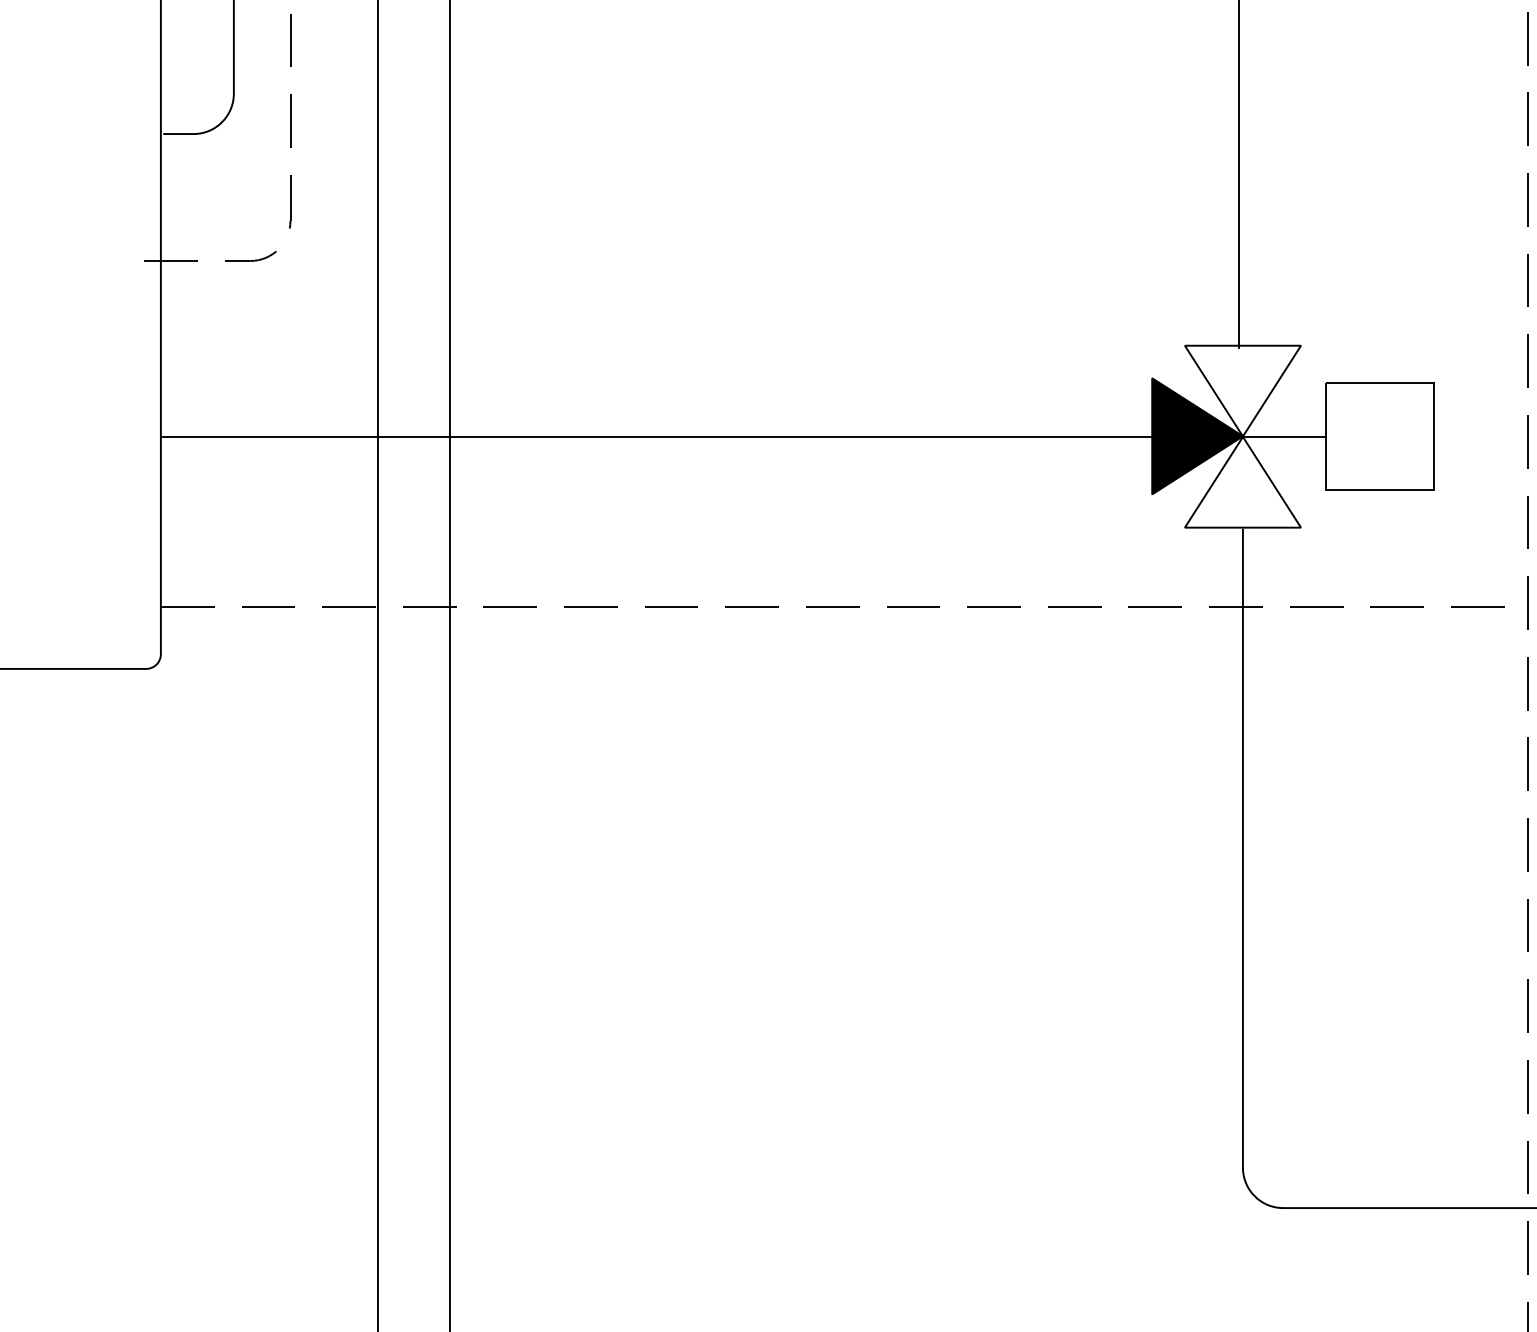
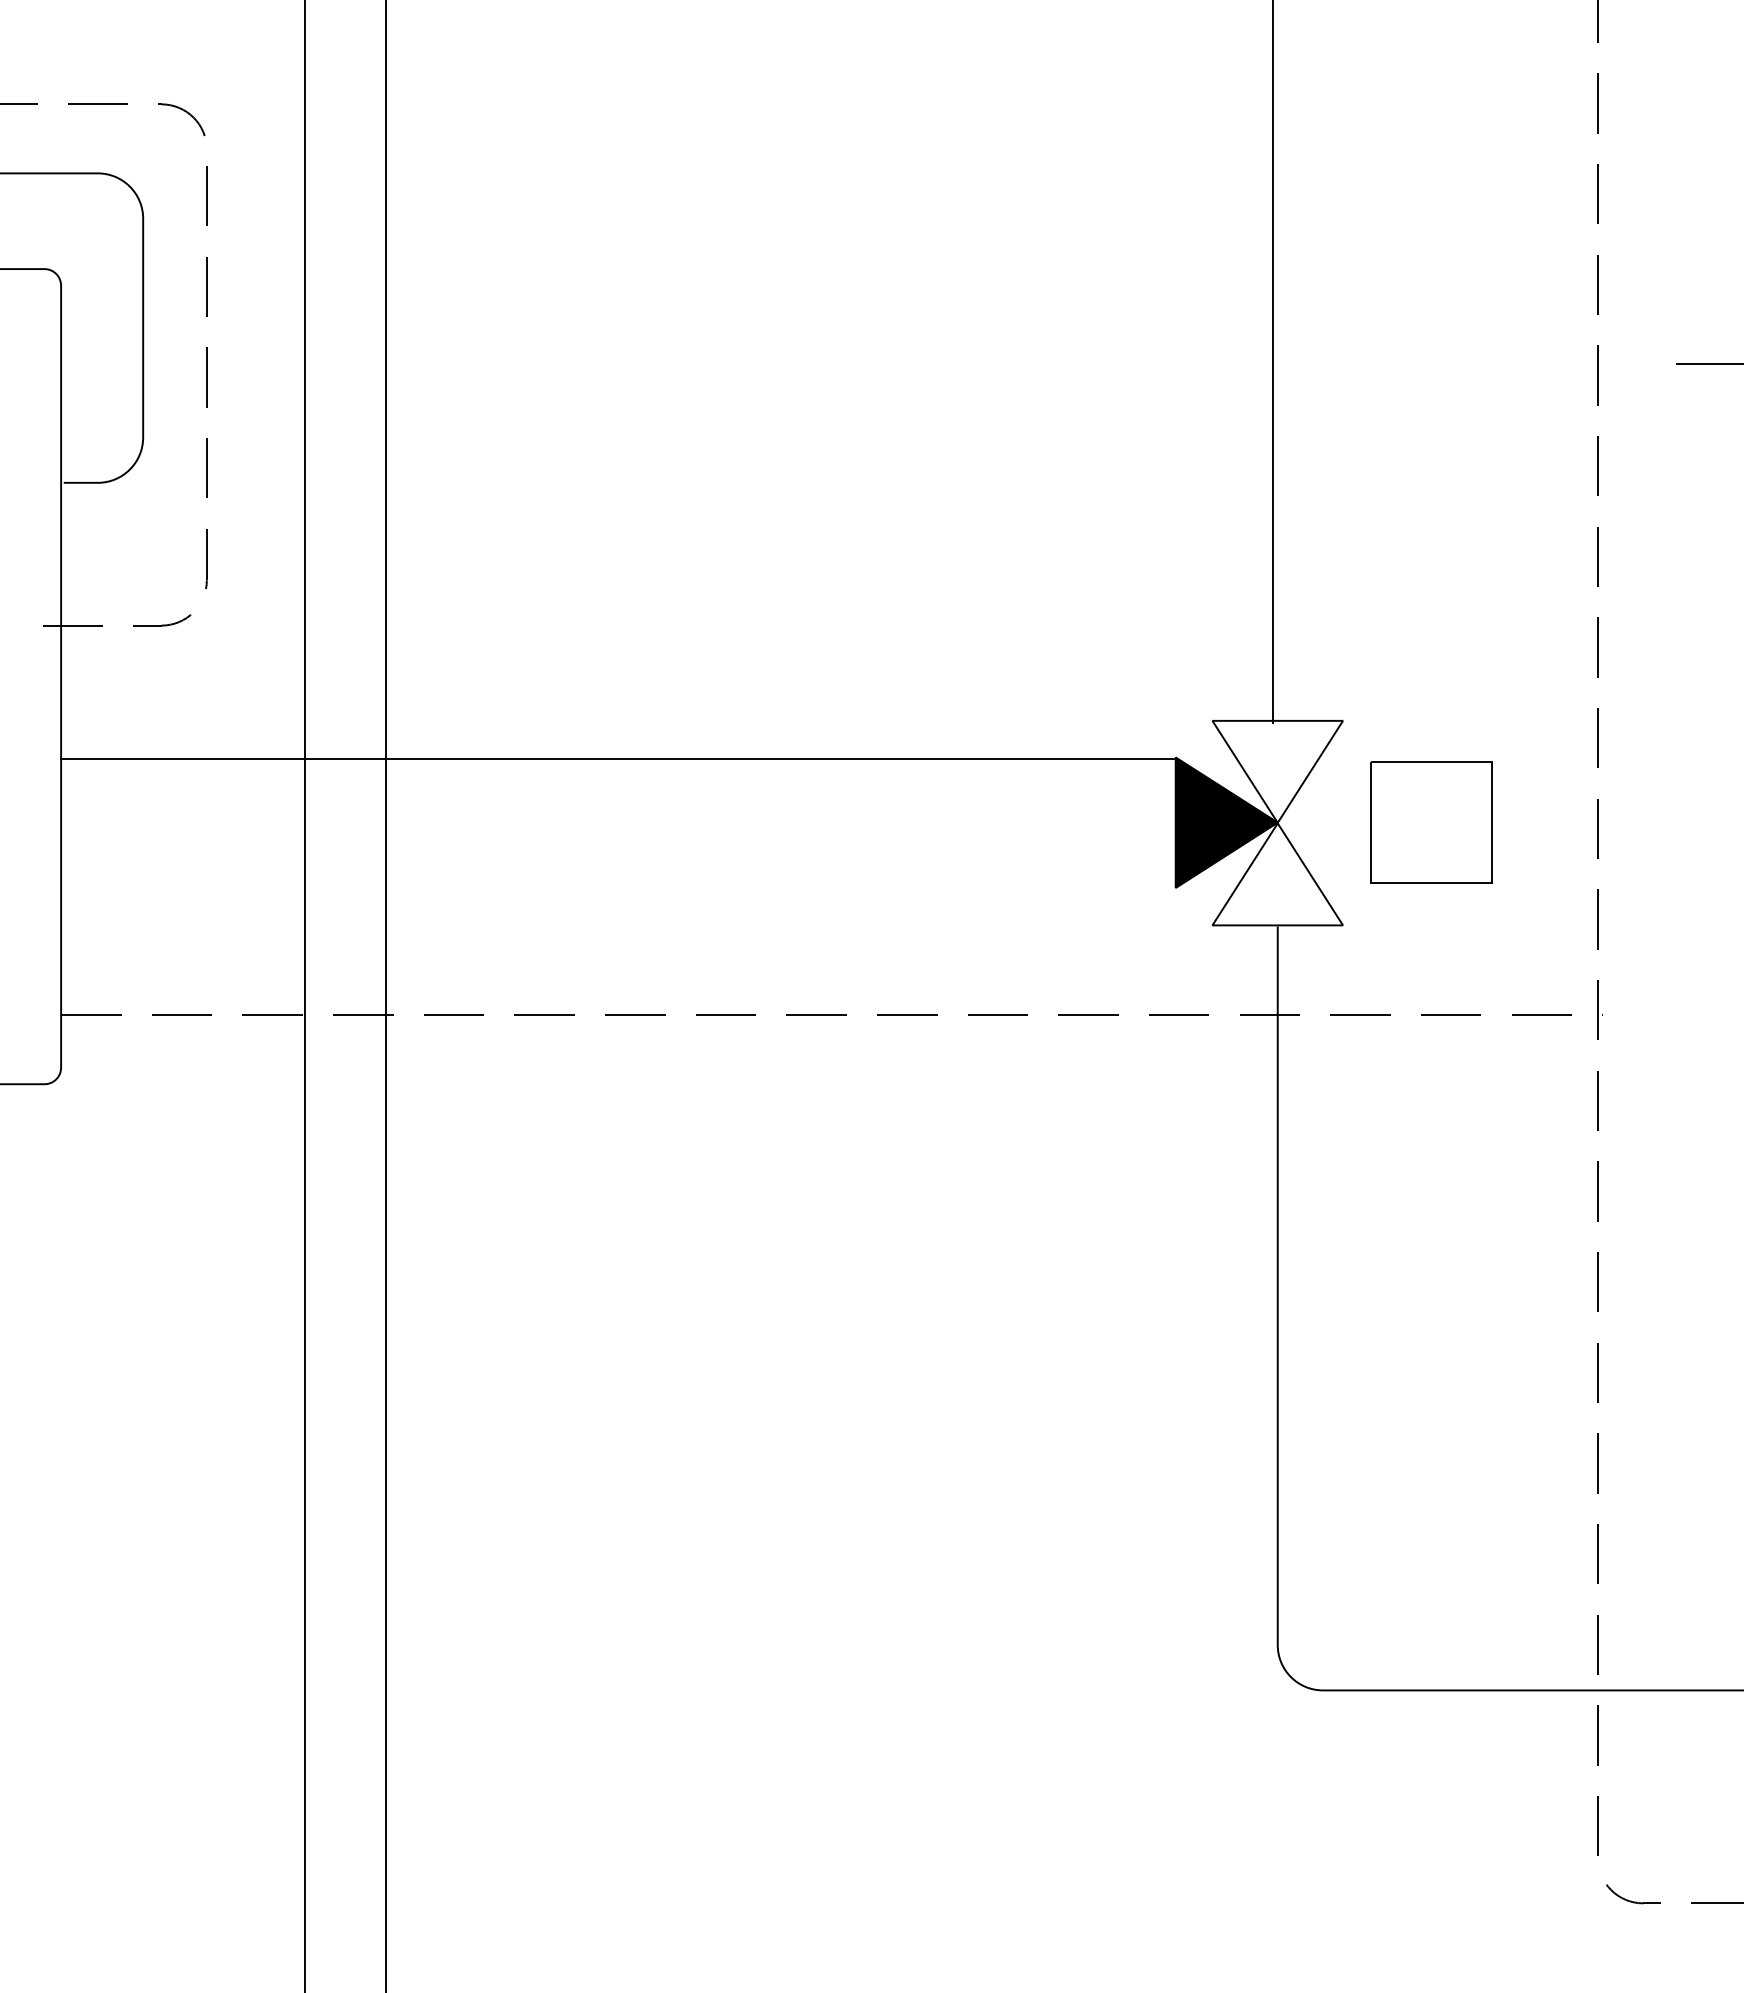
line: (655, 437) -> (617, 759), moved
line: (1284, 437) -> (1324, 823), removed

